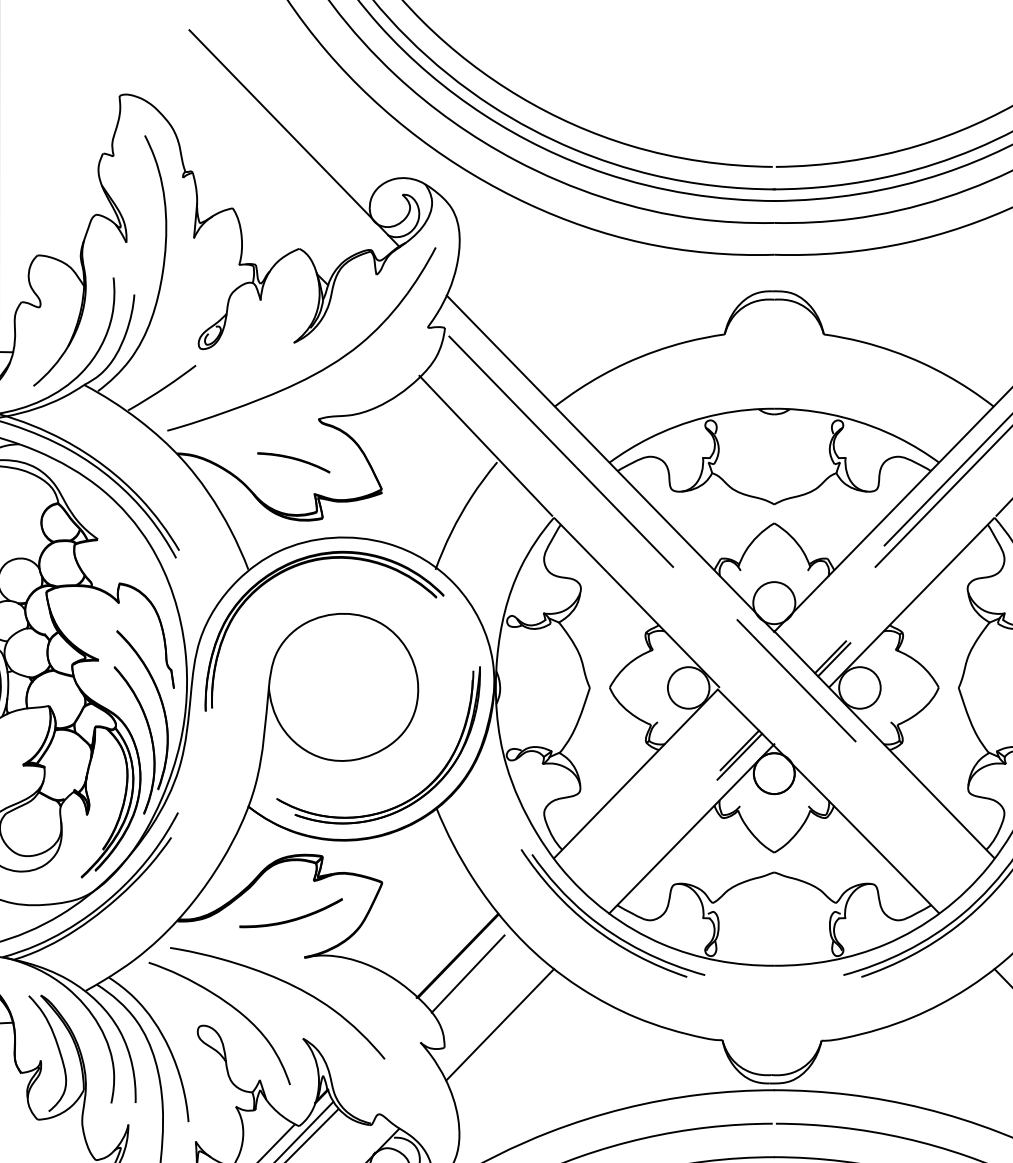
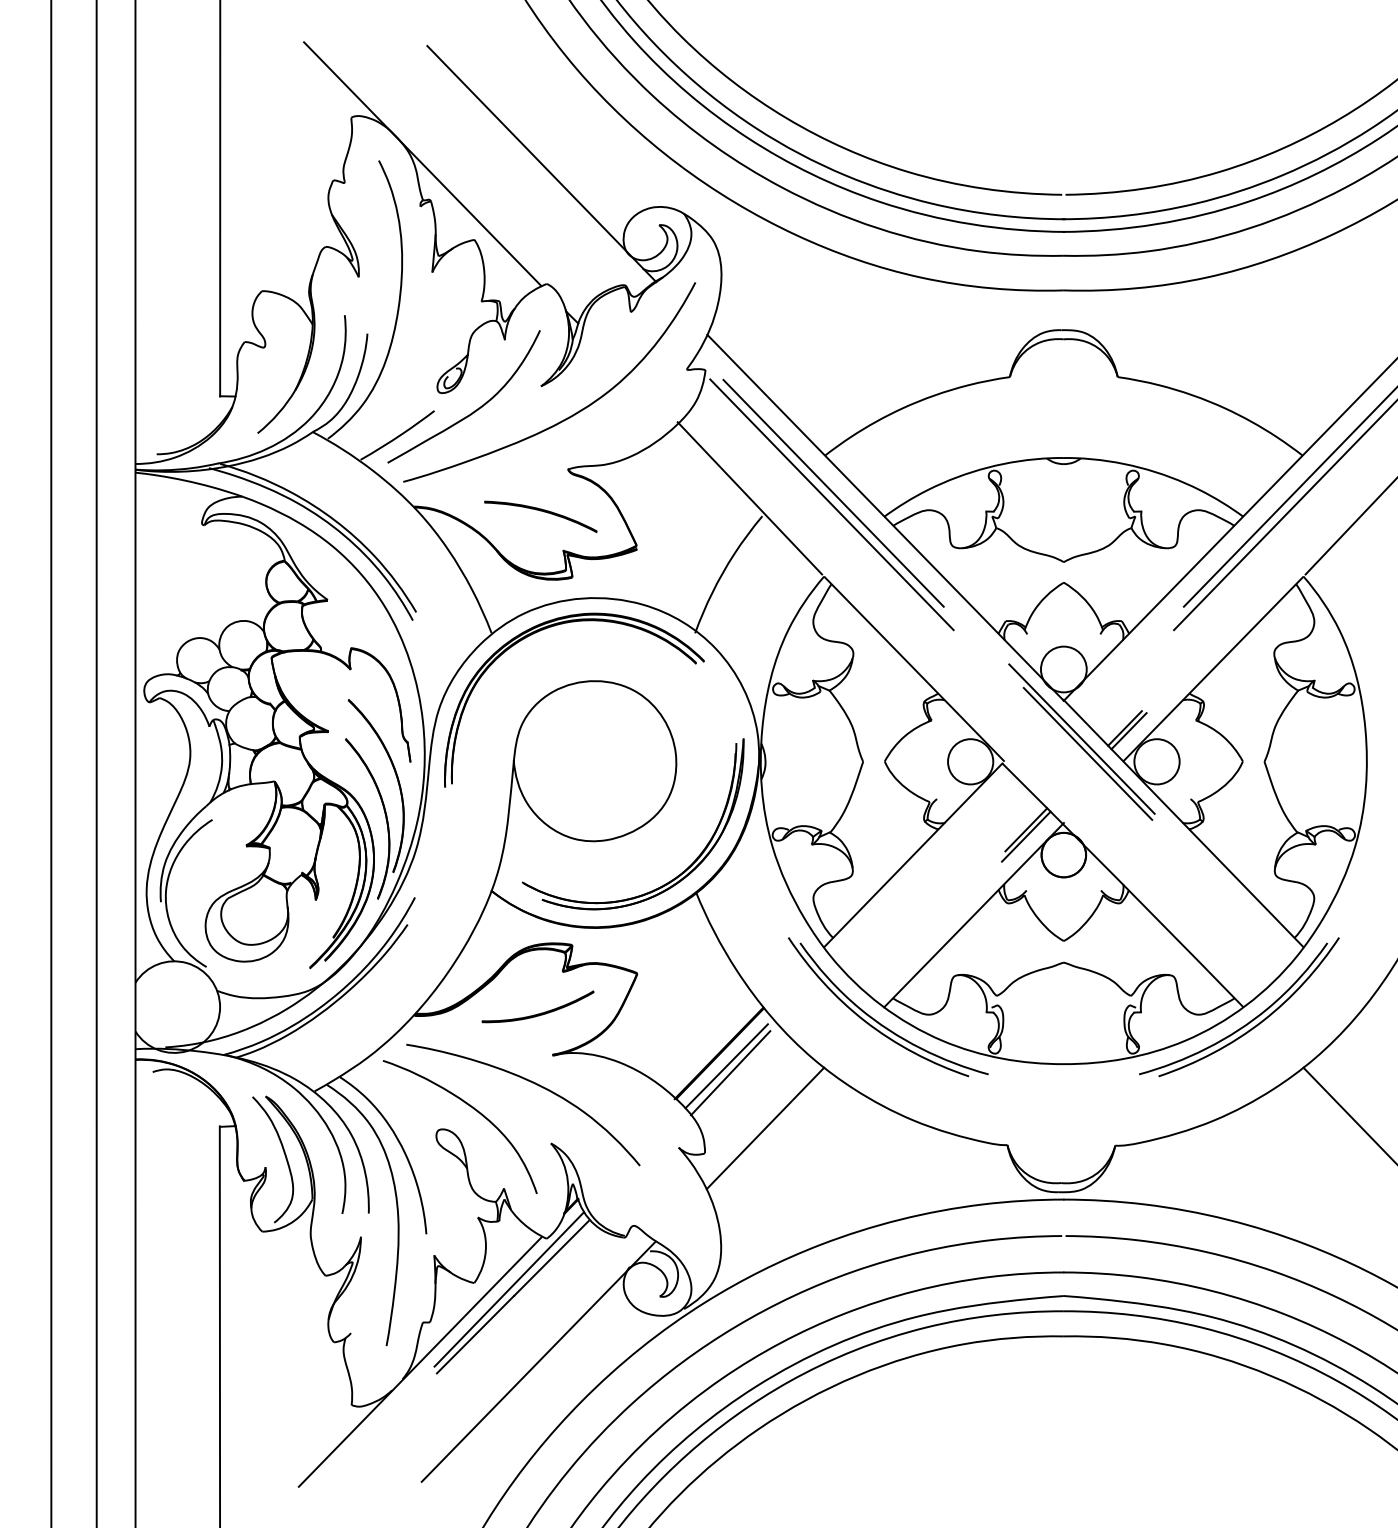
line: (184, 139) -> (422, 164), added
curve: (232, 365) -> (474, 410), added
line: (562, 440) -> (833, 492), added
part: (293, 462) -> (540, 516), size x1.43
line: (790, 666) -> (1081, 738), added
line: (464, 967) -> (726, 1066), added

